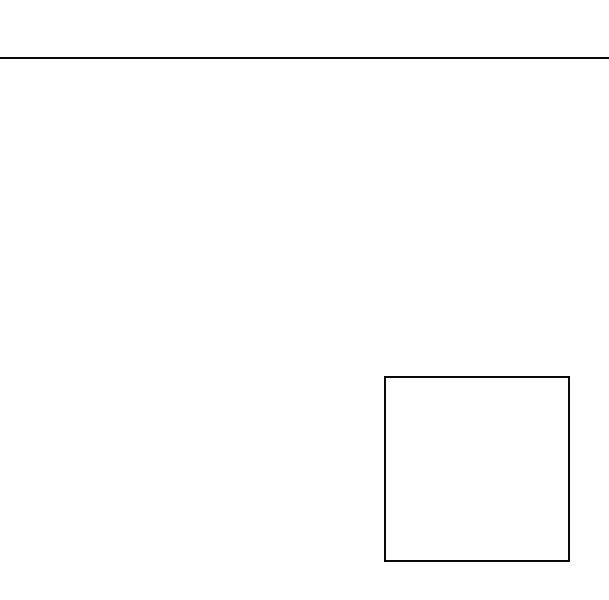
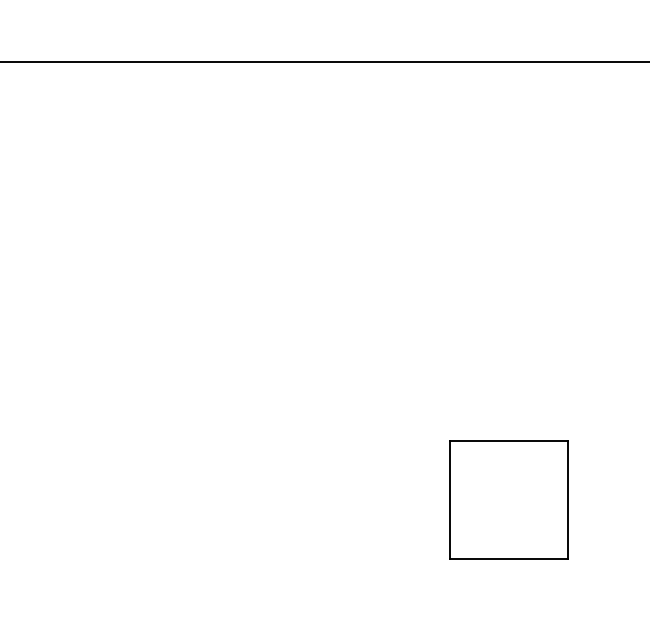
part: (476, 468) -> (508, 499), size x0.6

